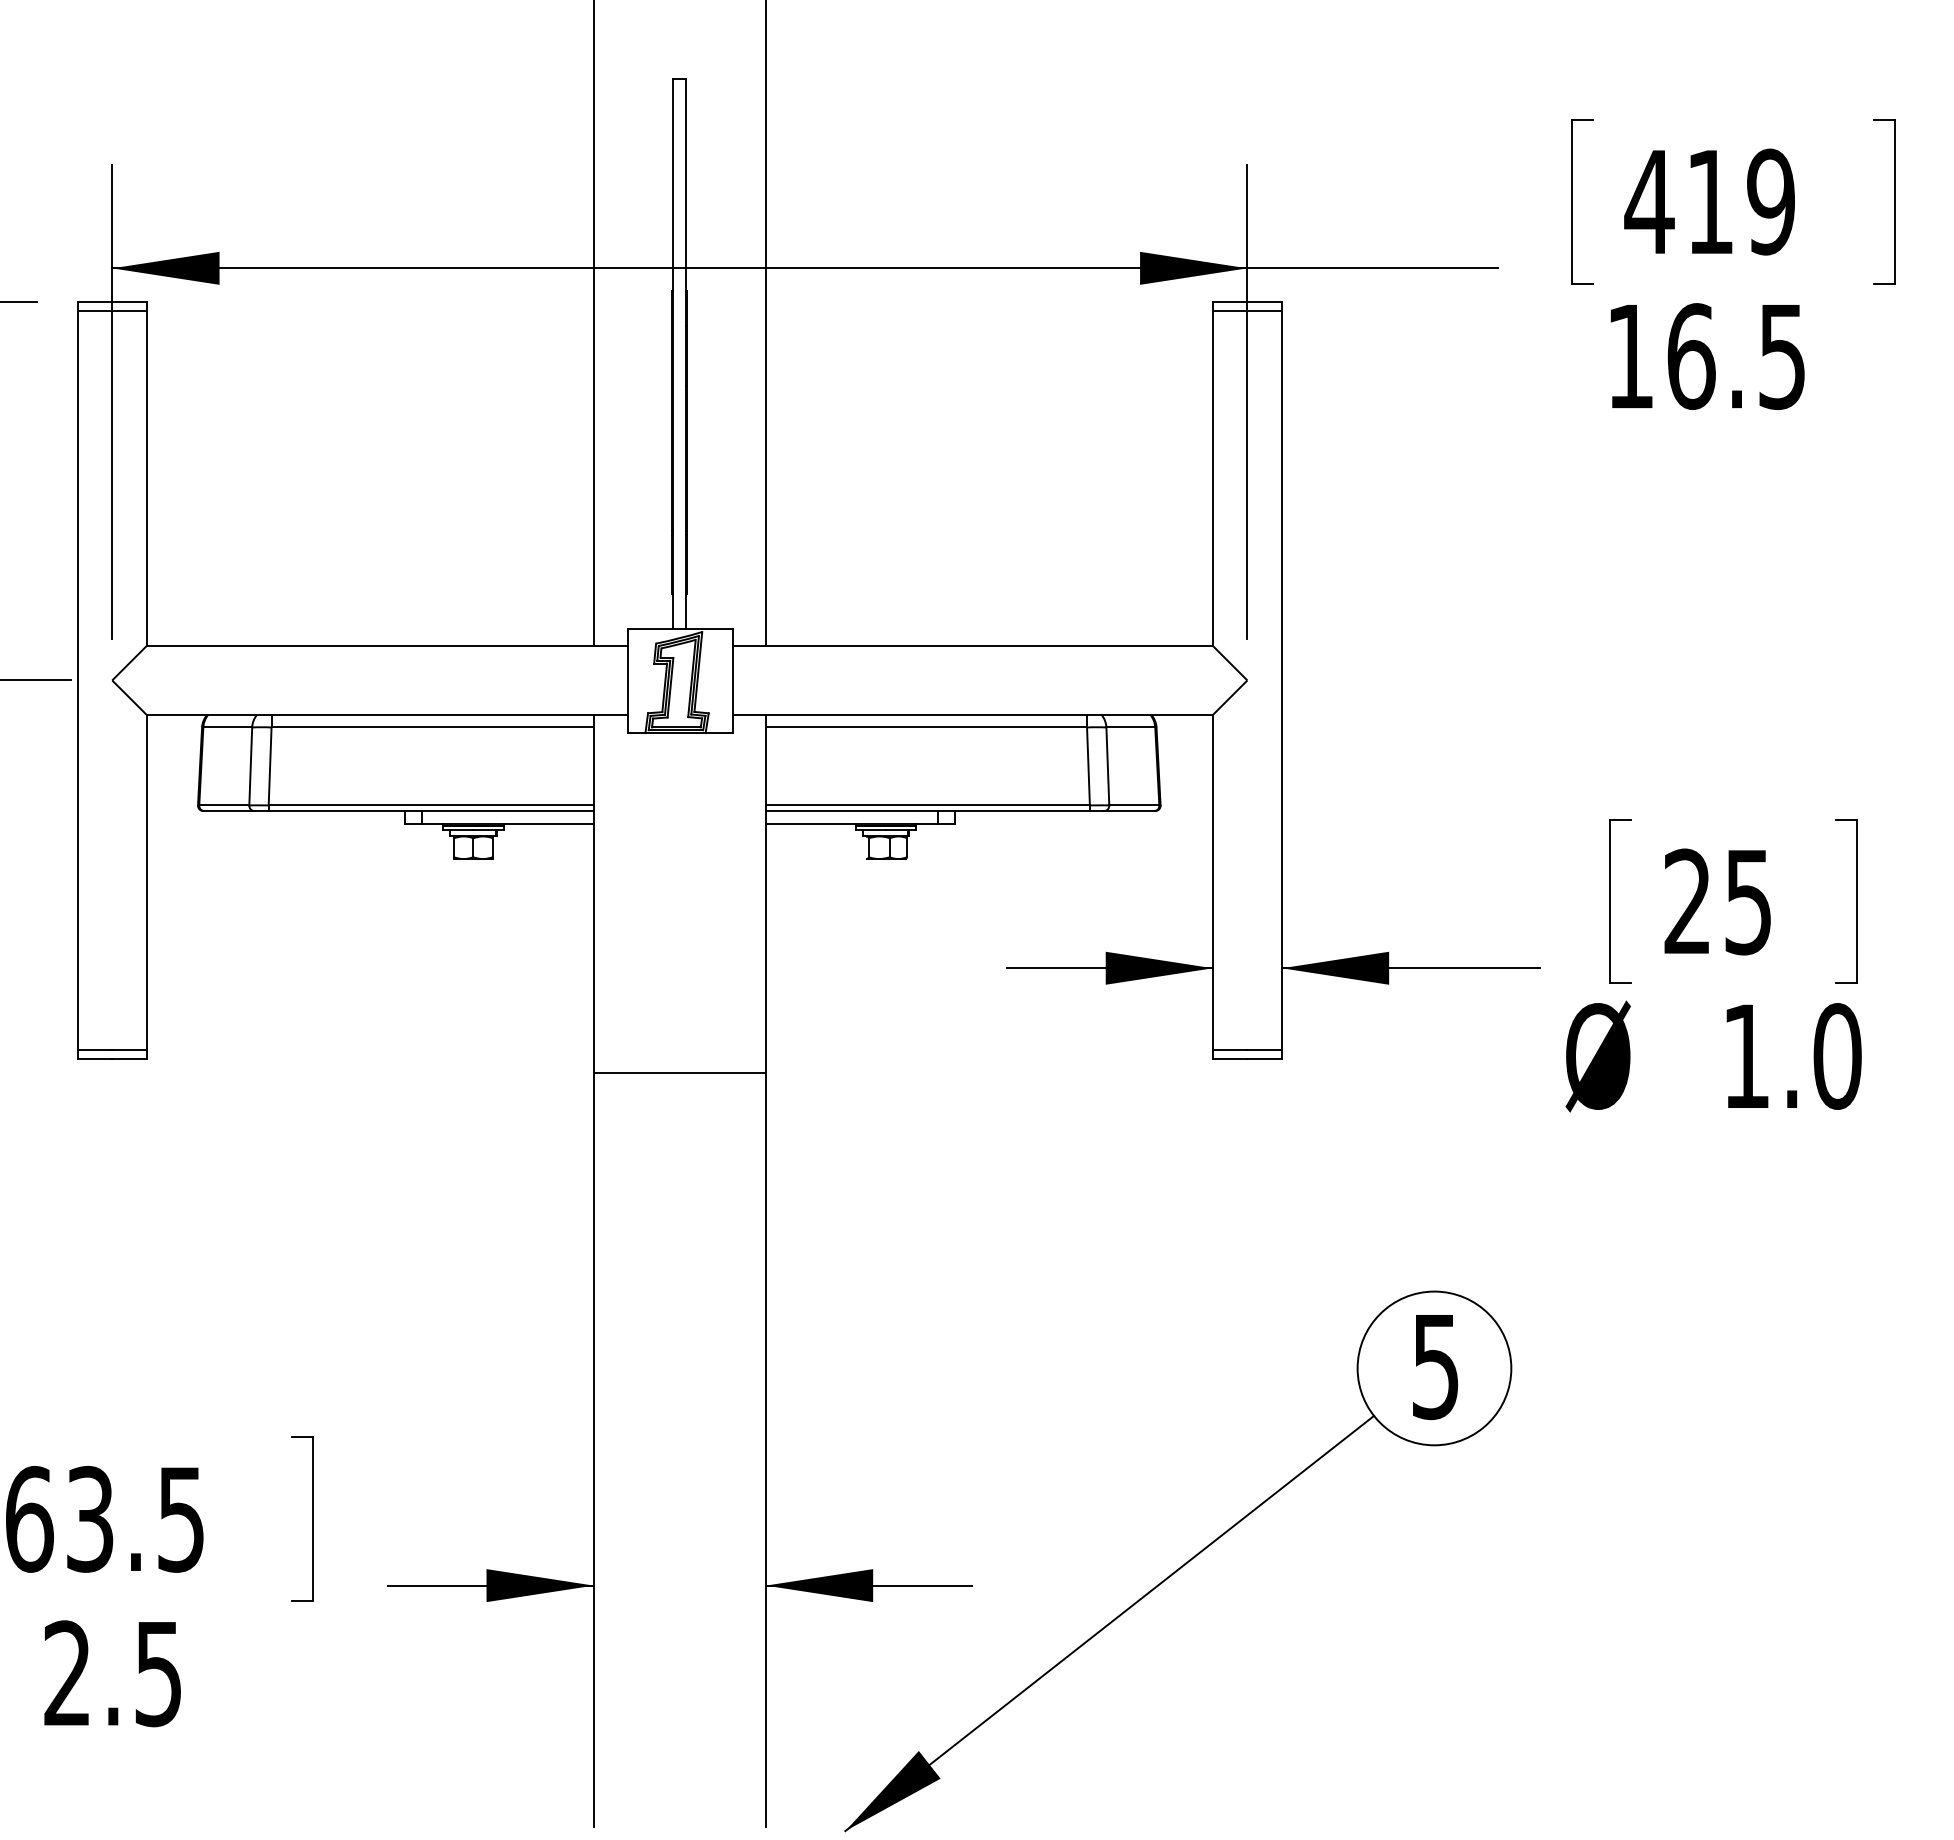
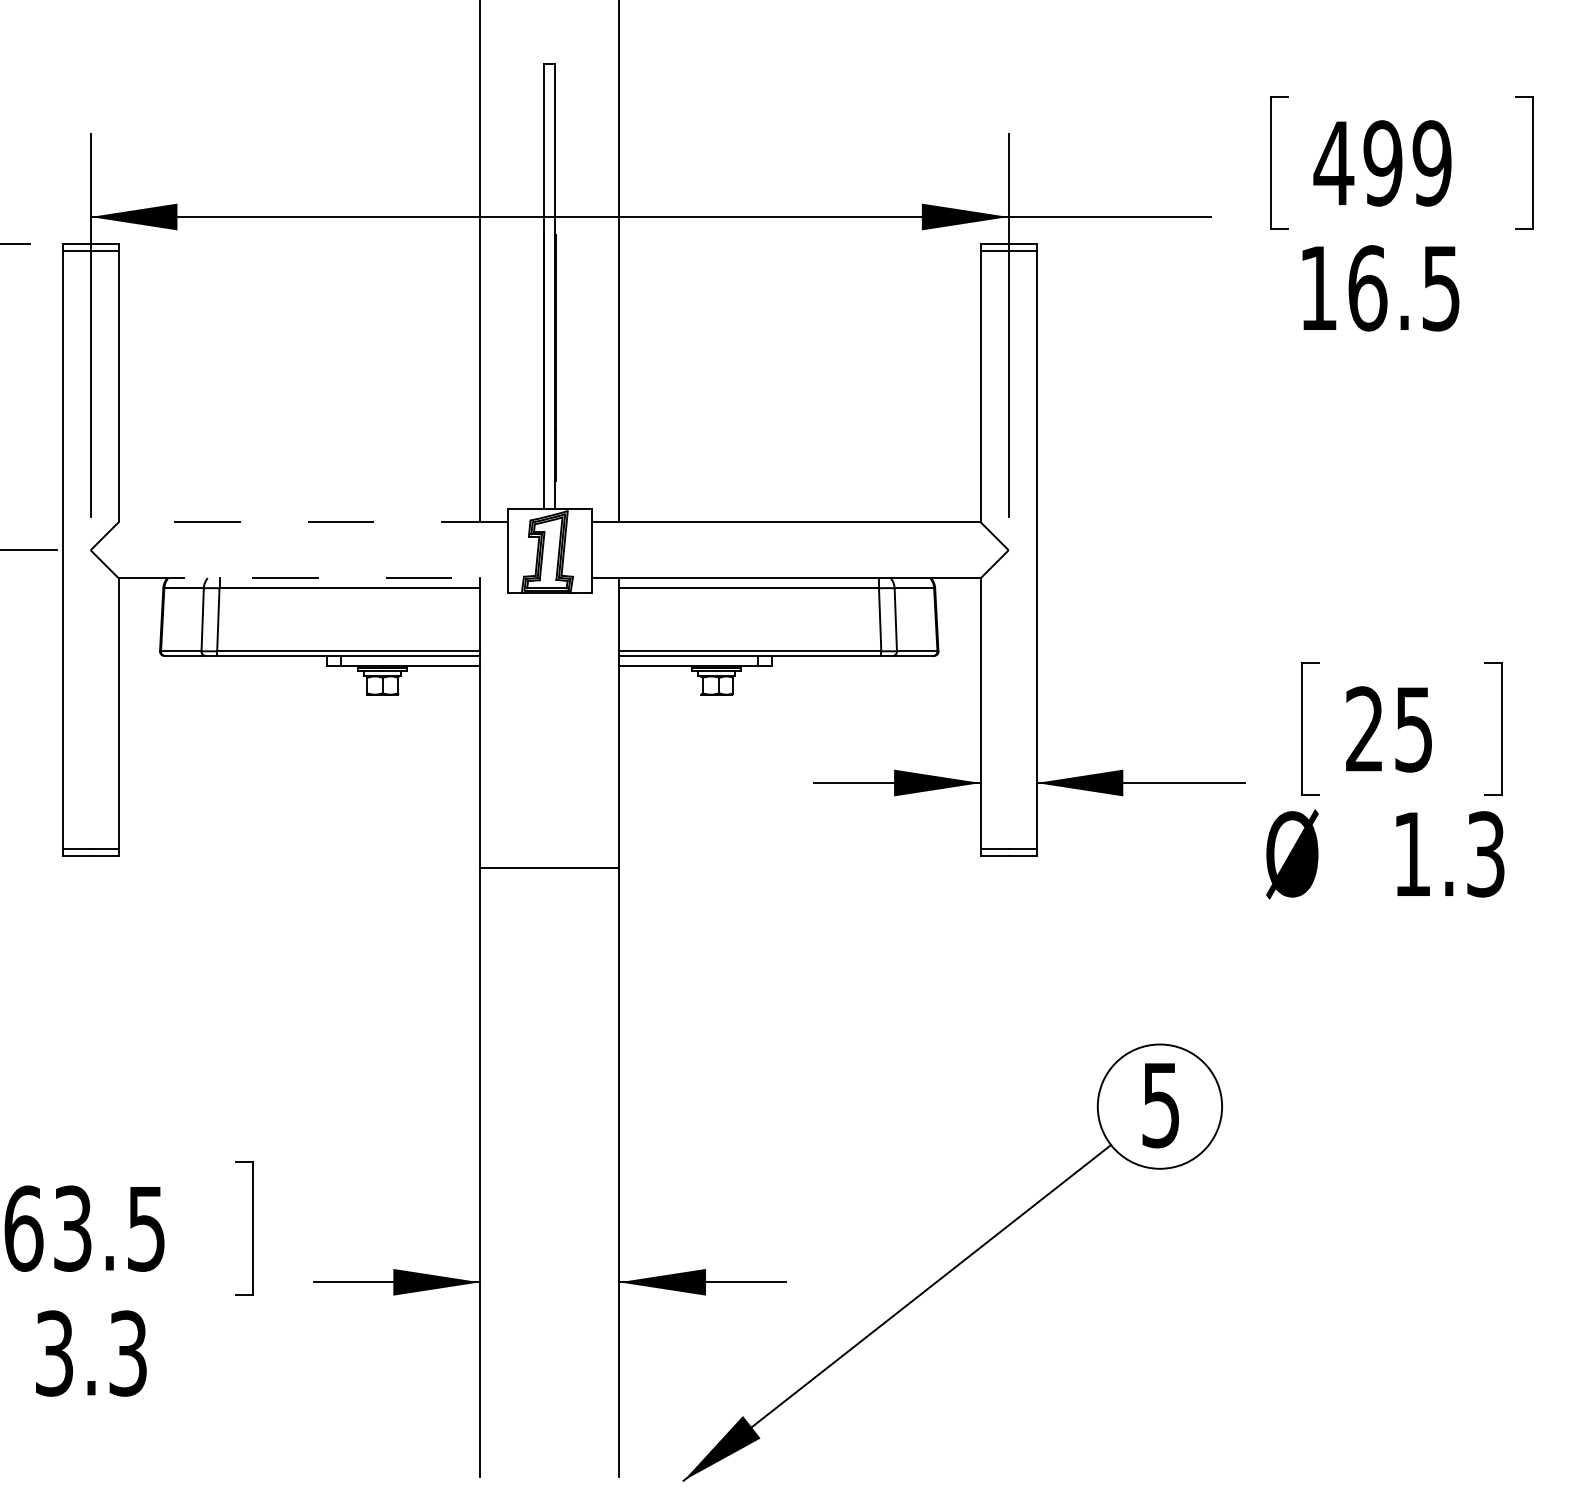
text: (1710, 201) -> (1383, 162), 419 -> 499
line: (387, 646) -> (313, 522), solid -> dashed
line: (387, 714) -> (313, 577), solid -> dashed
text: (1837, 1056) -> (1485, 854), 1.0 -> 1.3
text: (112, 1673) -> (90, 1353), 2.5 -> 3.3

